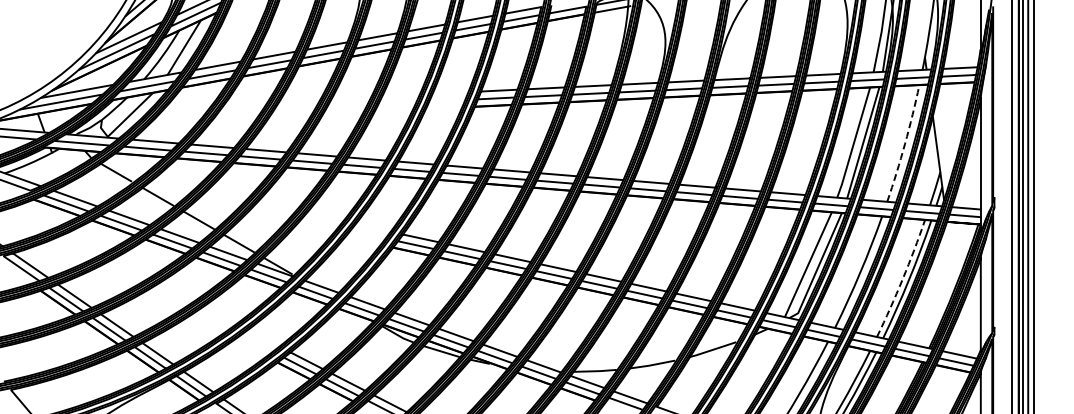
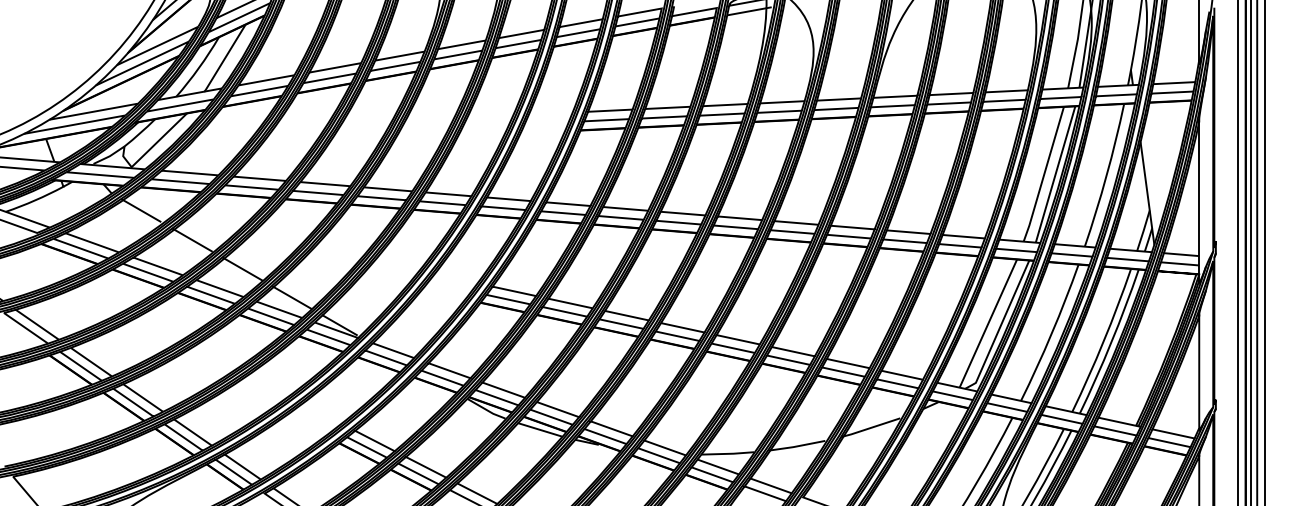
arc: (905, 143) -> (1107, 175), dashed -> solid
arc: (902, 279) -> (1103, 341), dashed -> solid

